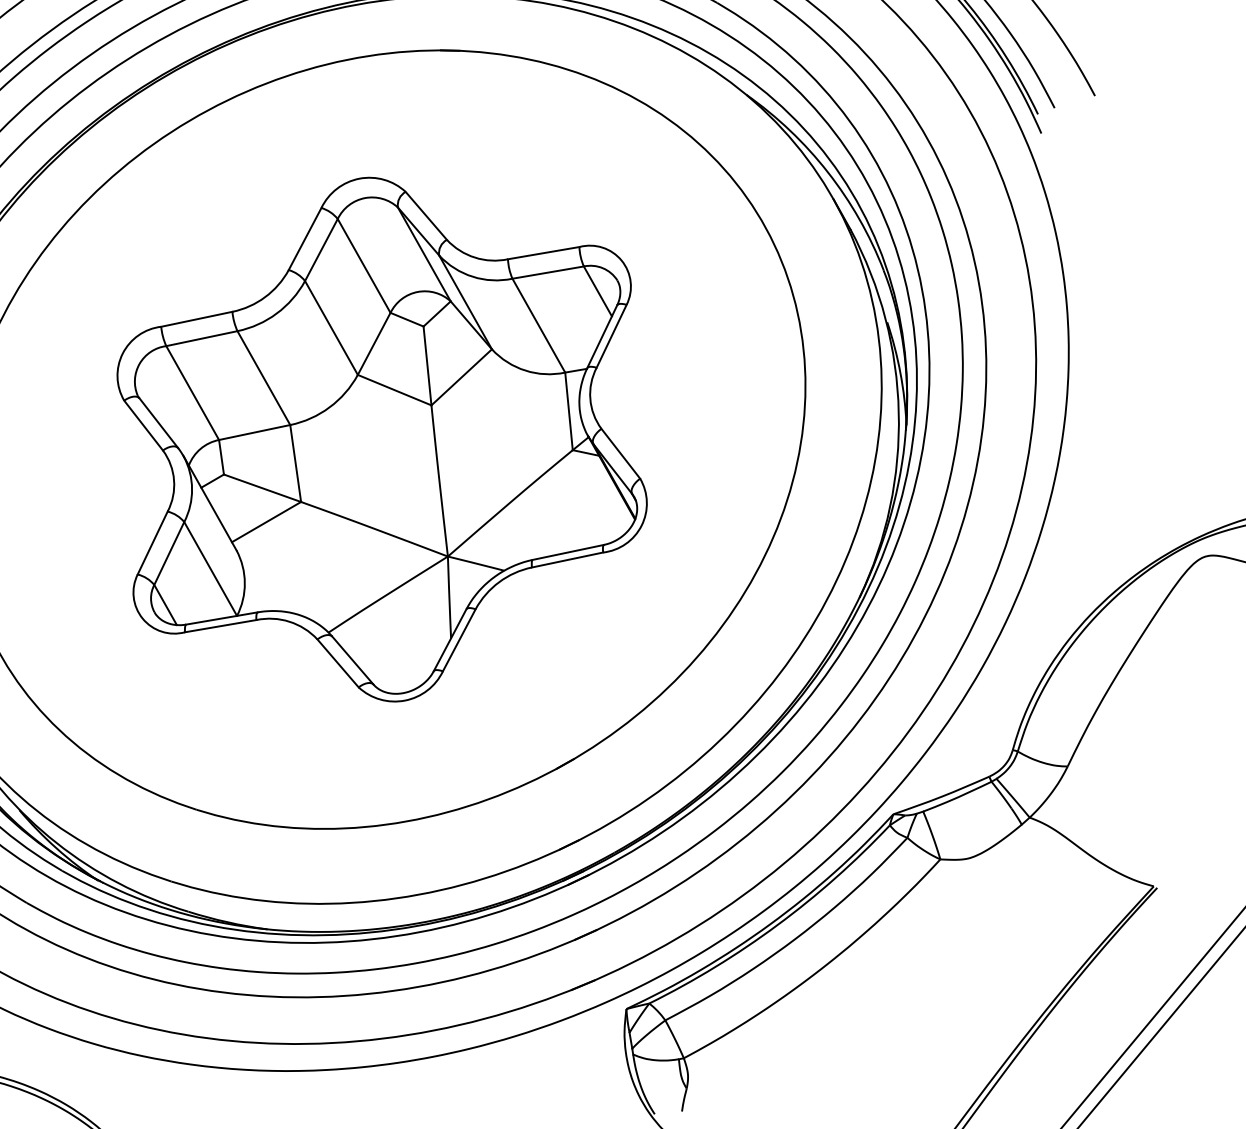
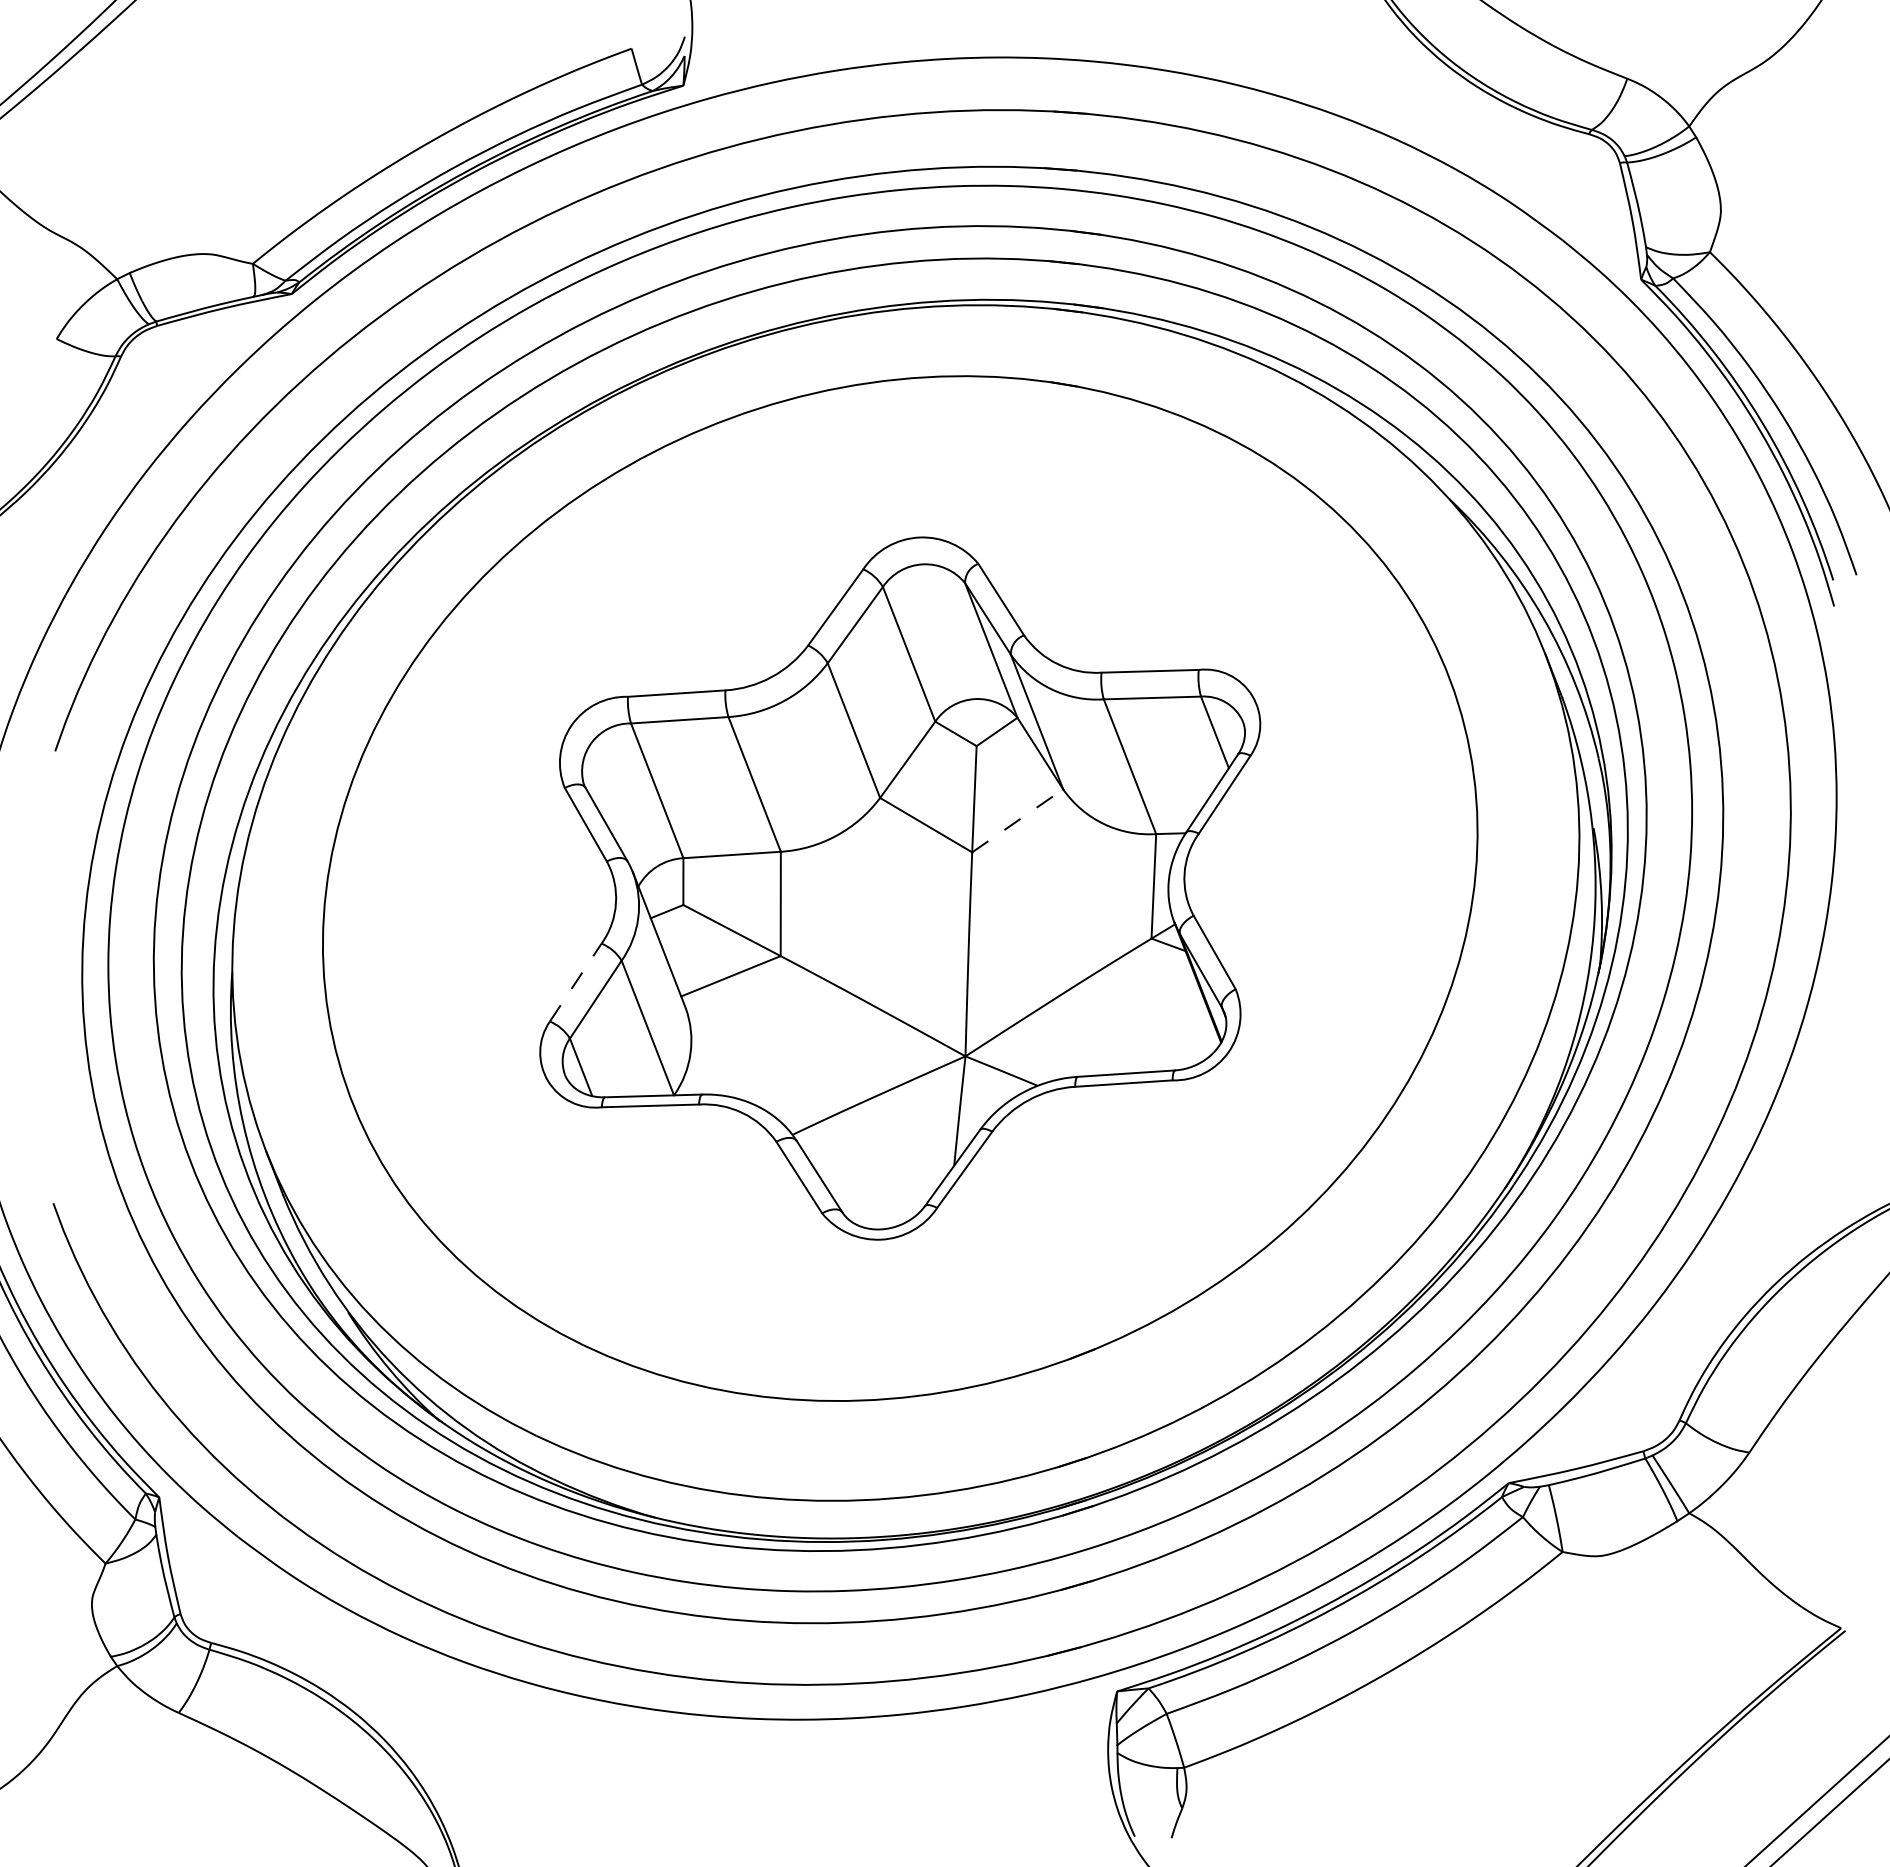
line: (462, 377) -> (1018, 820), solid -> dashed
line: (152, 543) -> (575, 982), solid -> dashed

